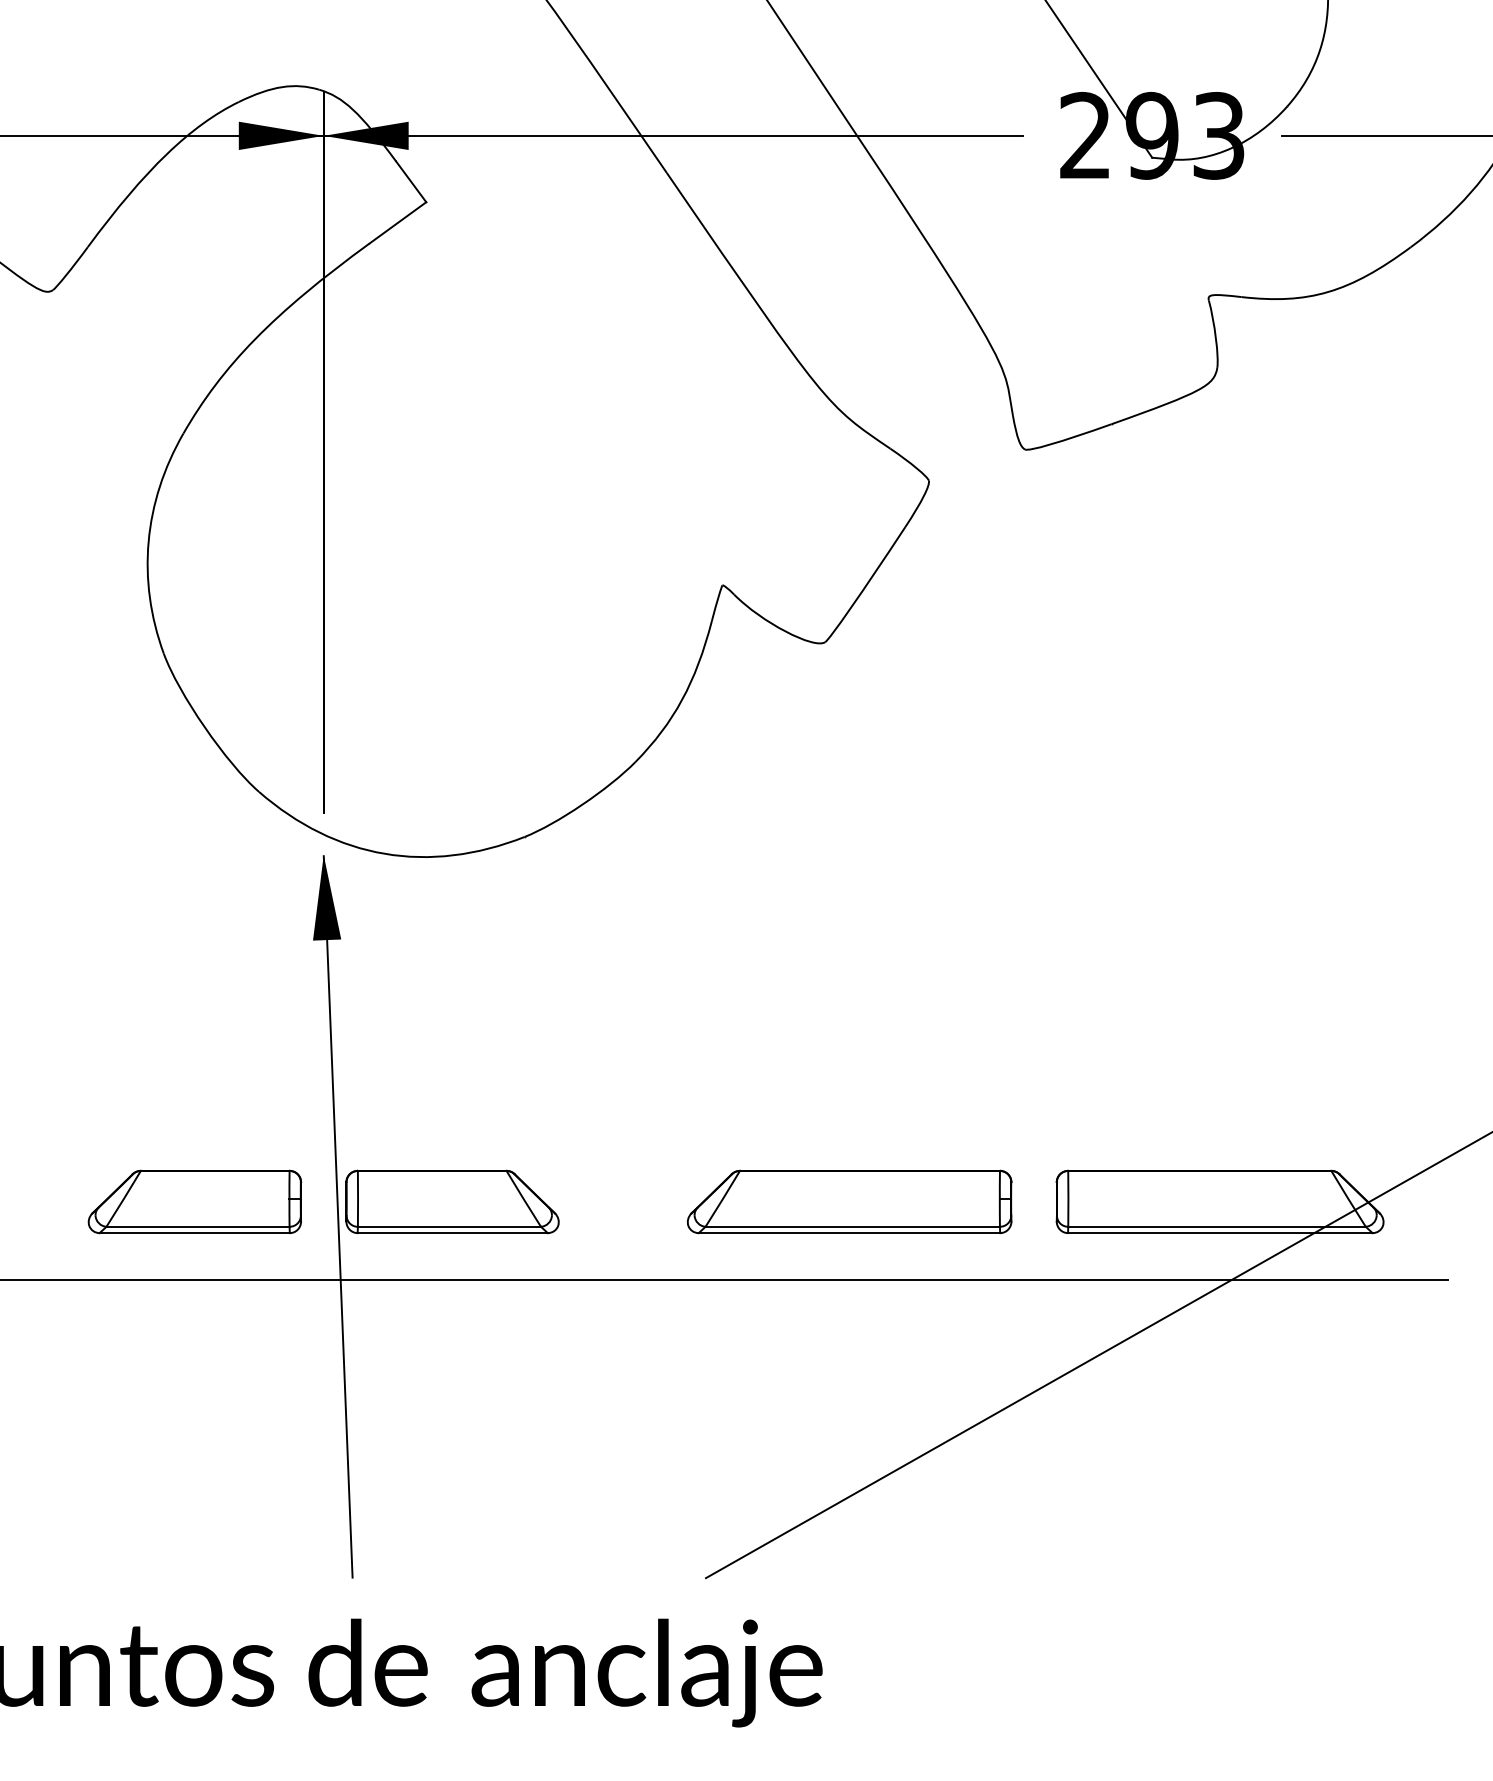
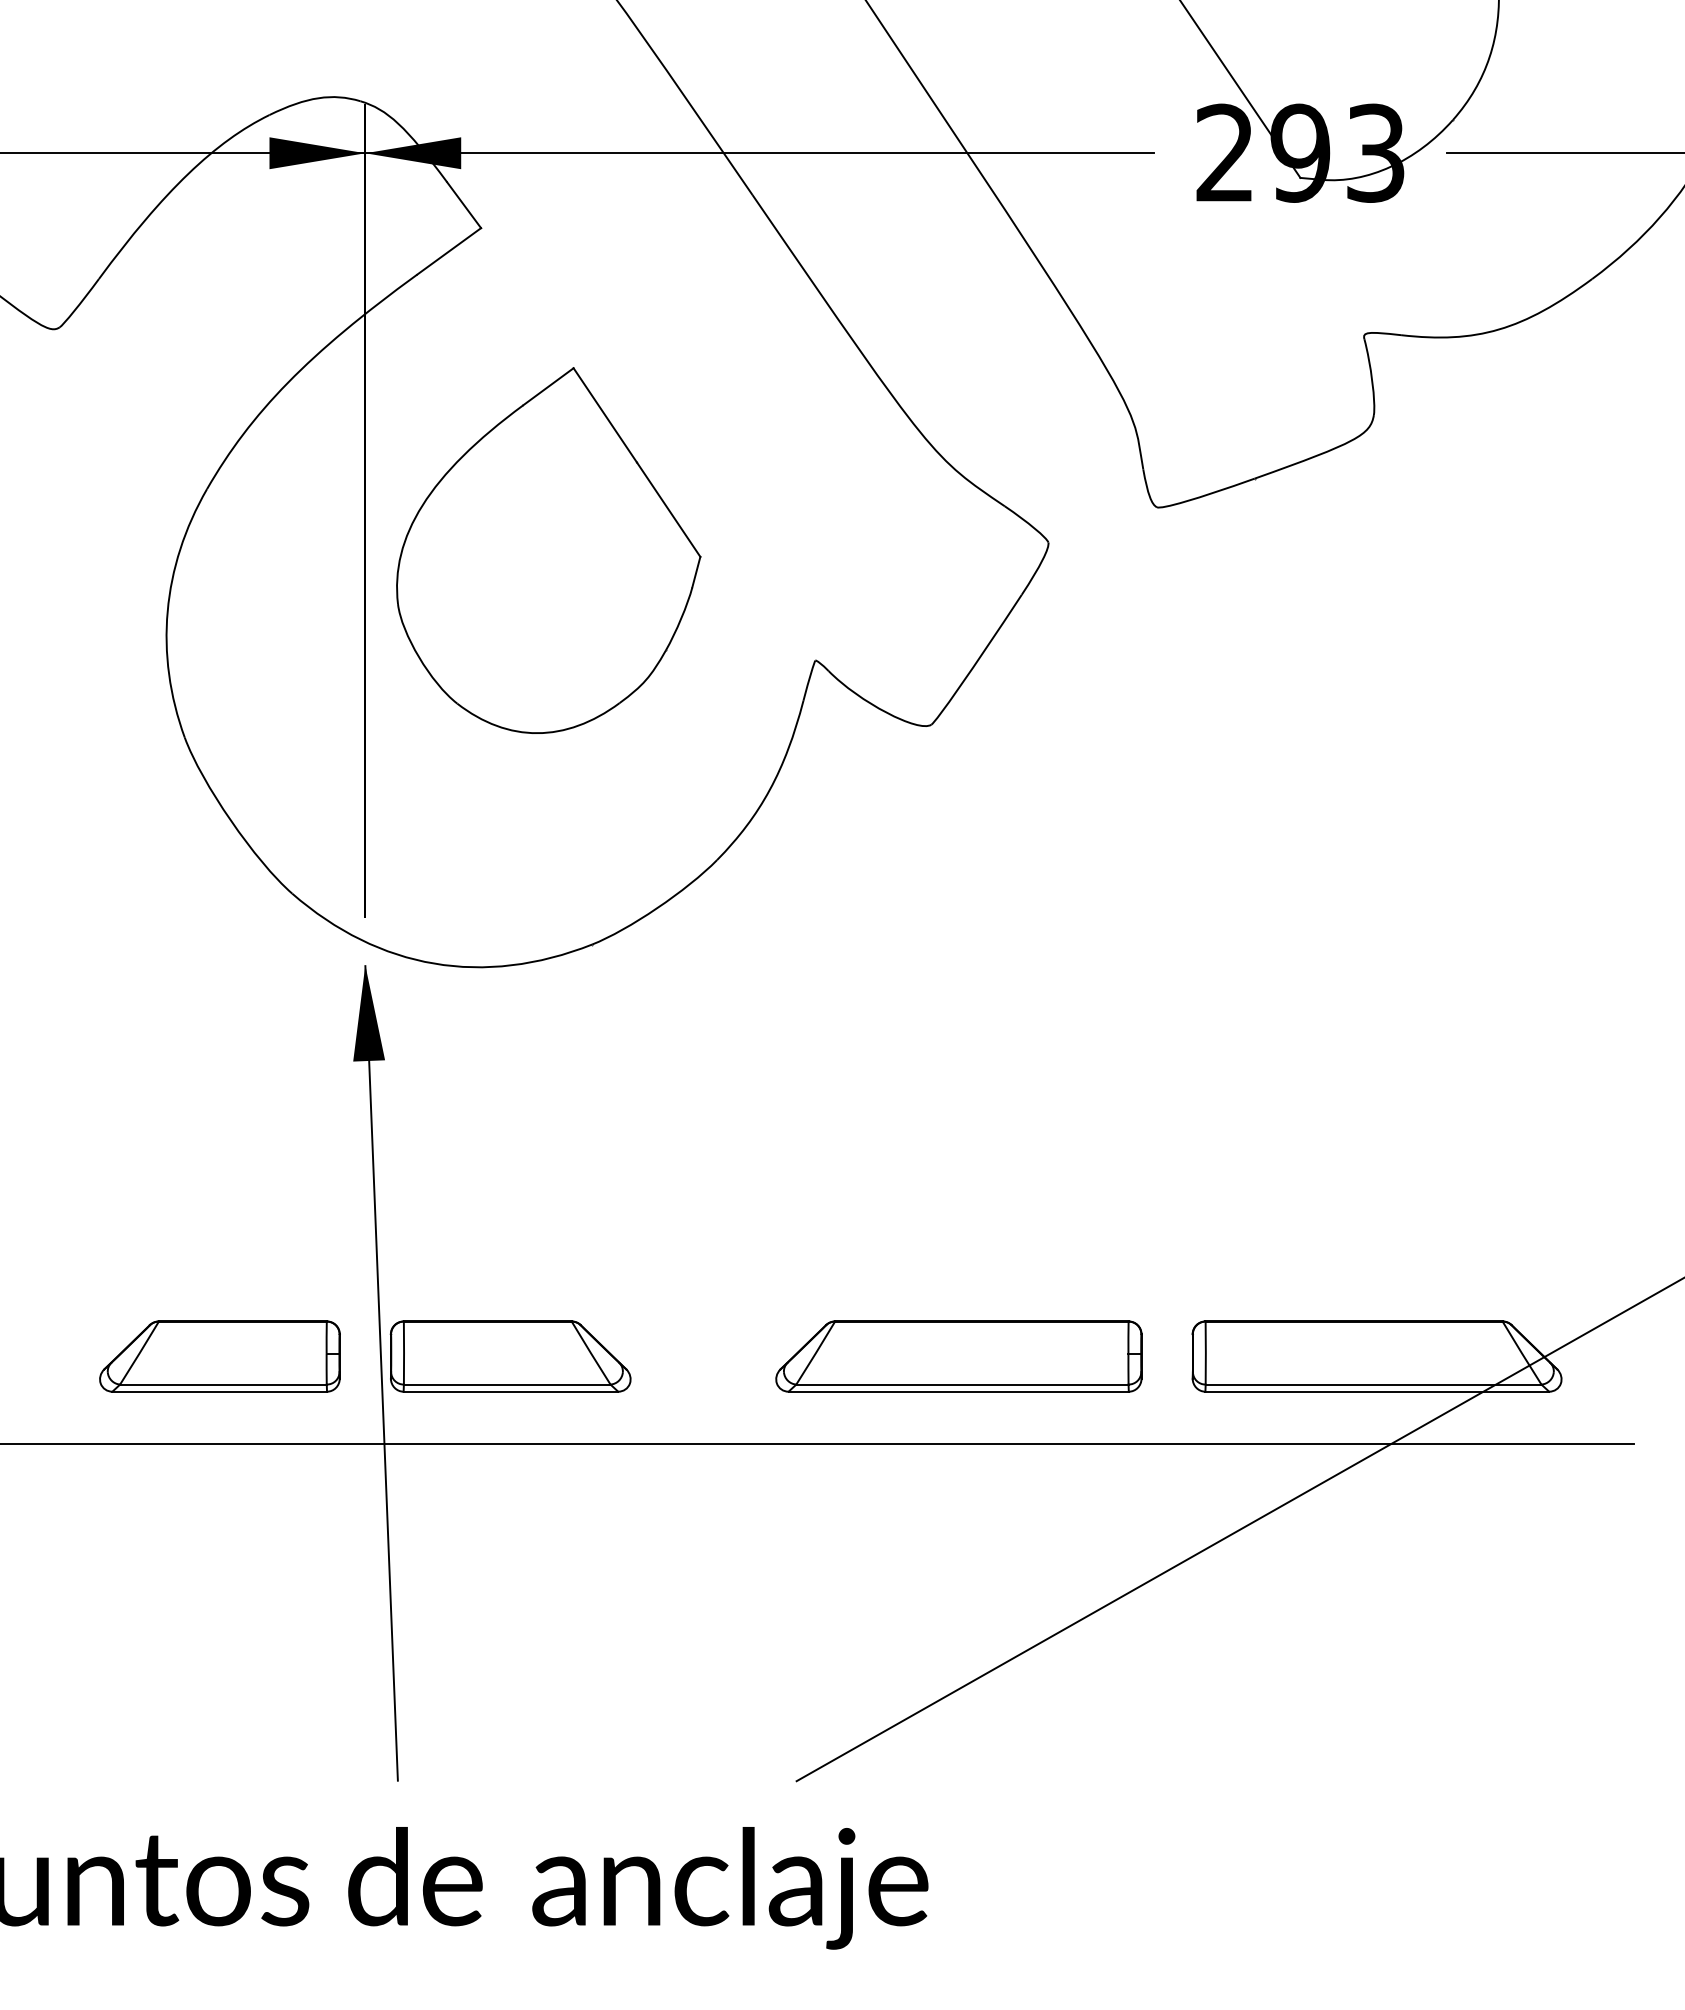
part: (485, 487) -> (547, 550), added

